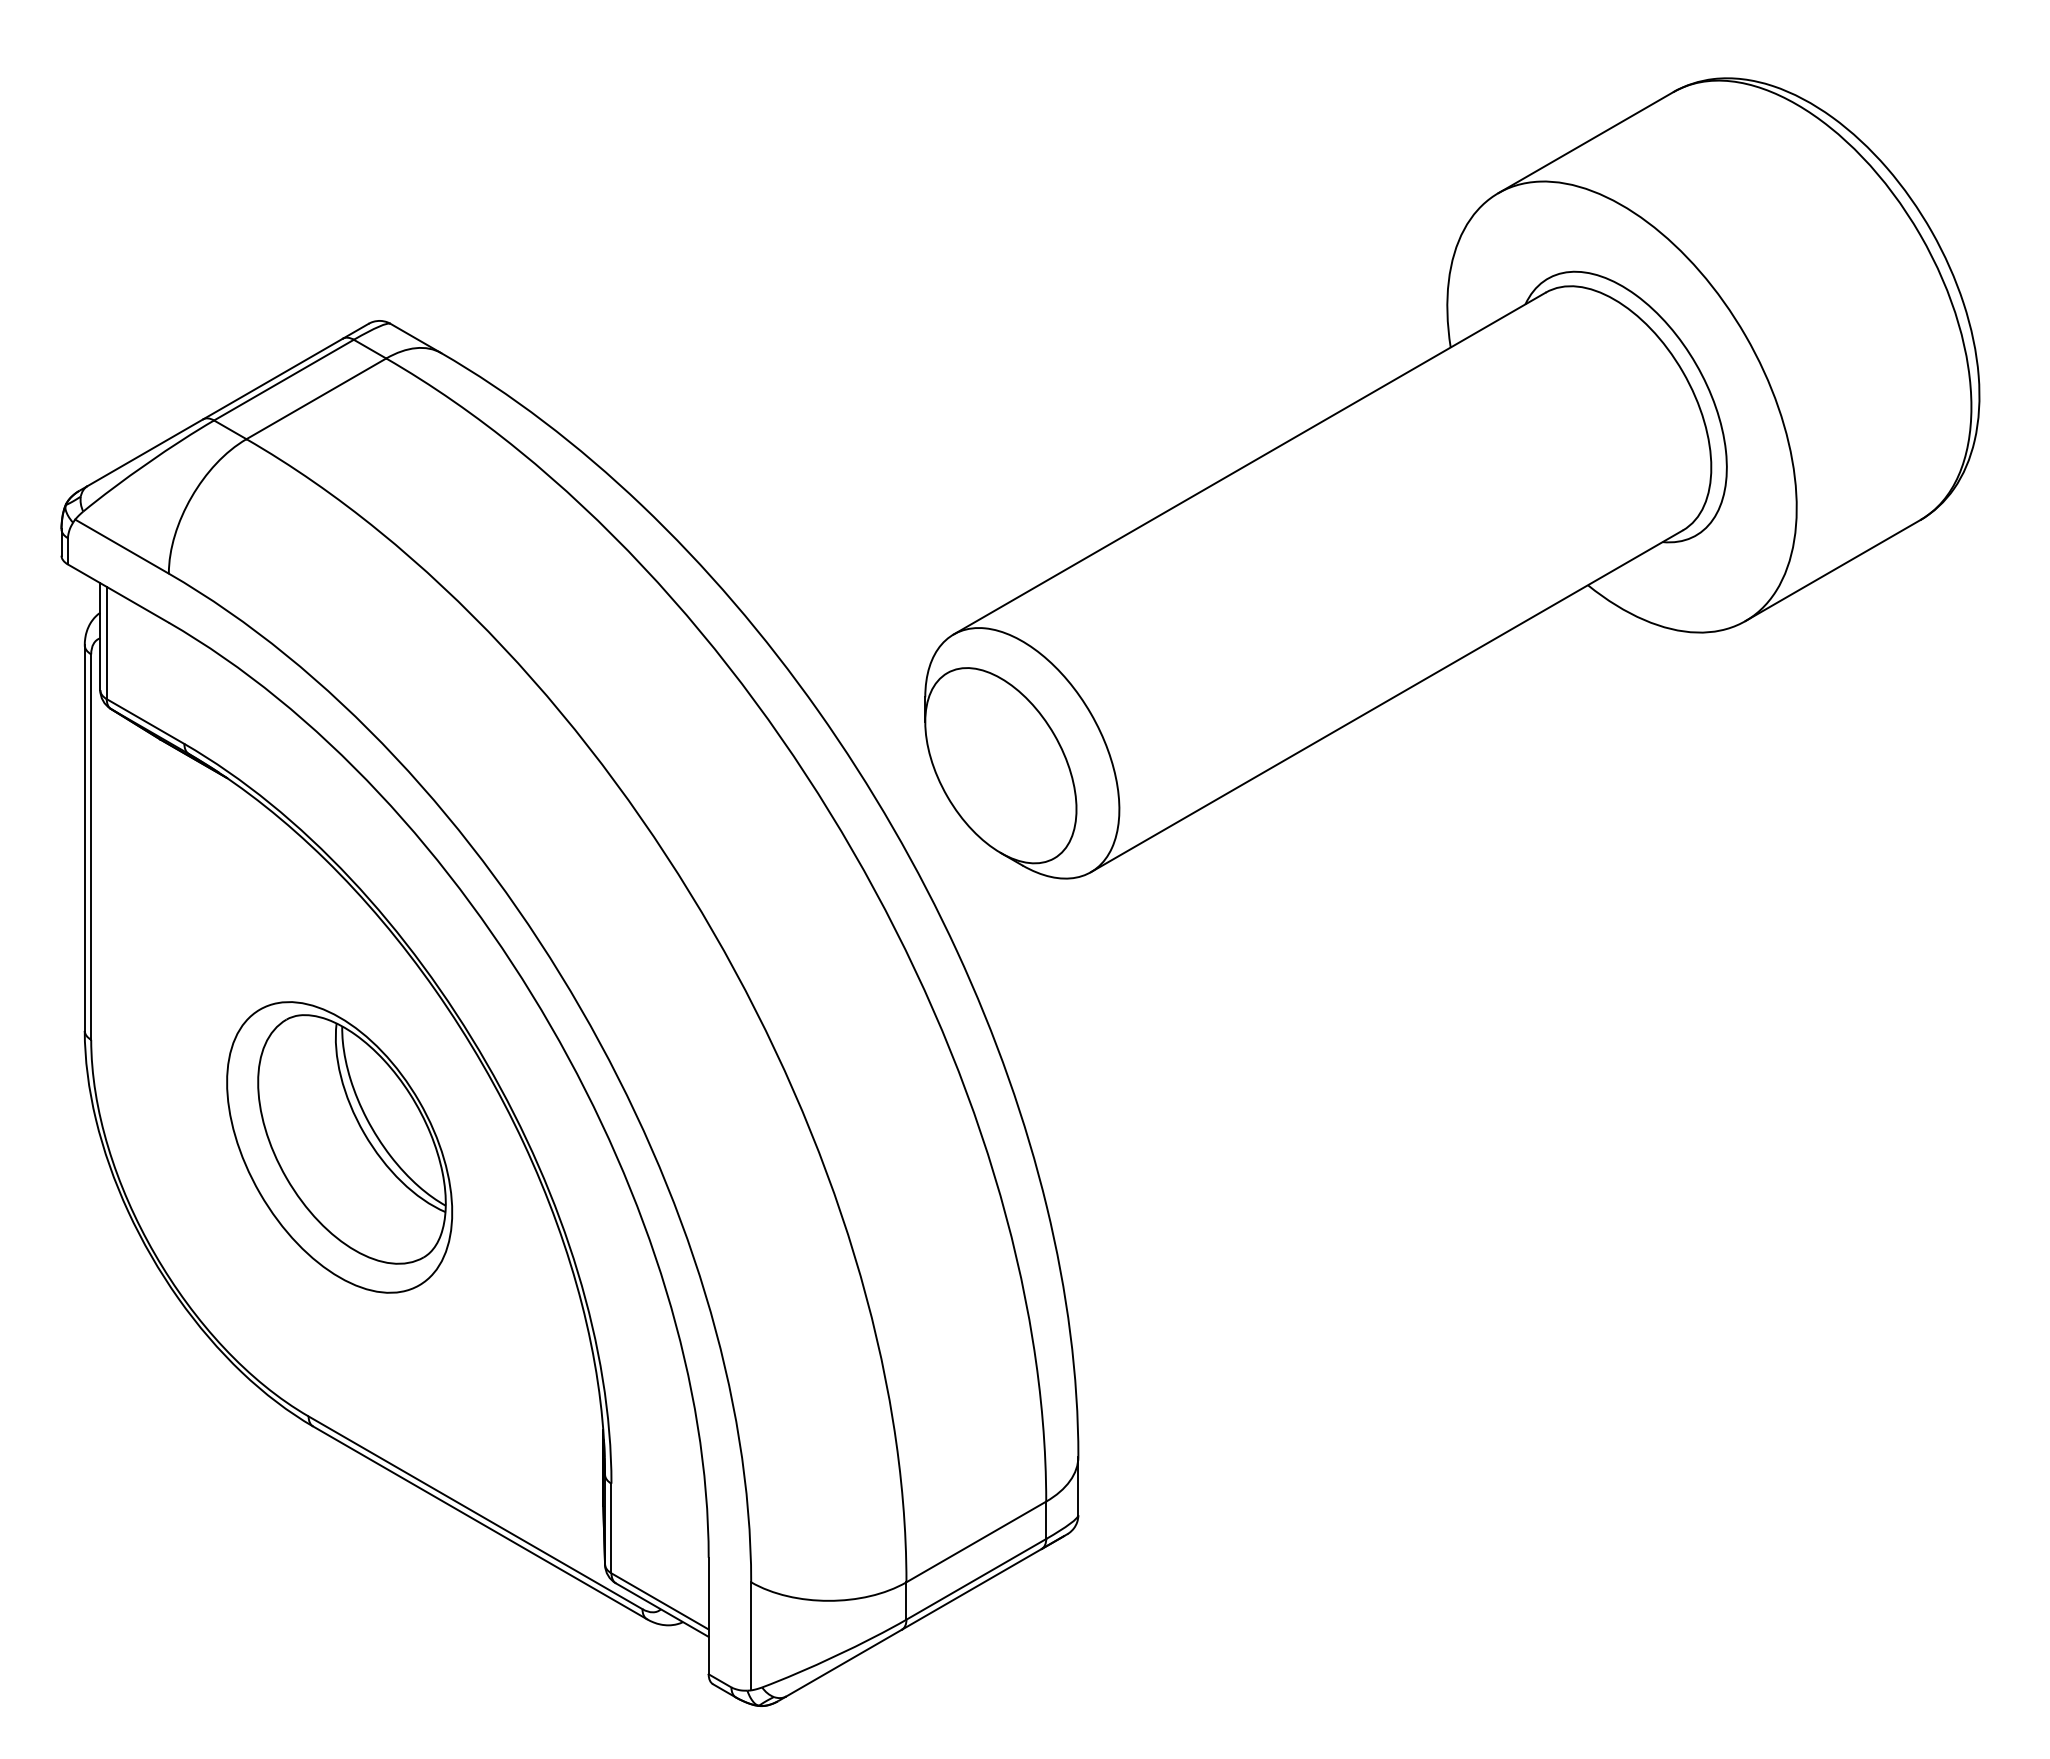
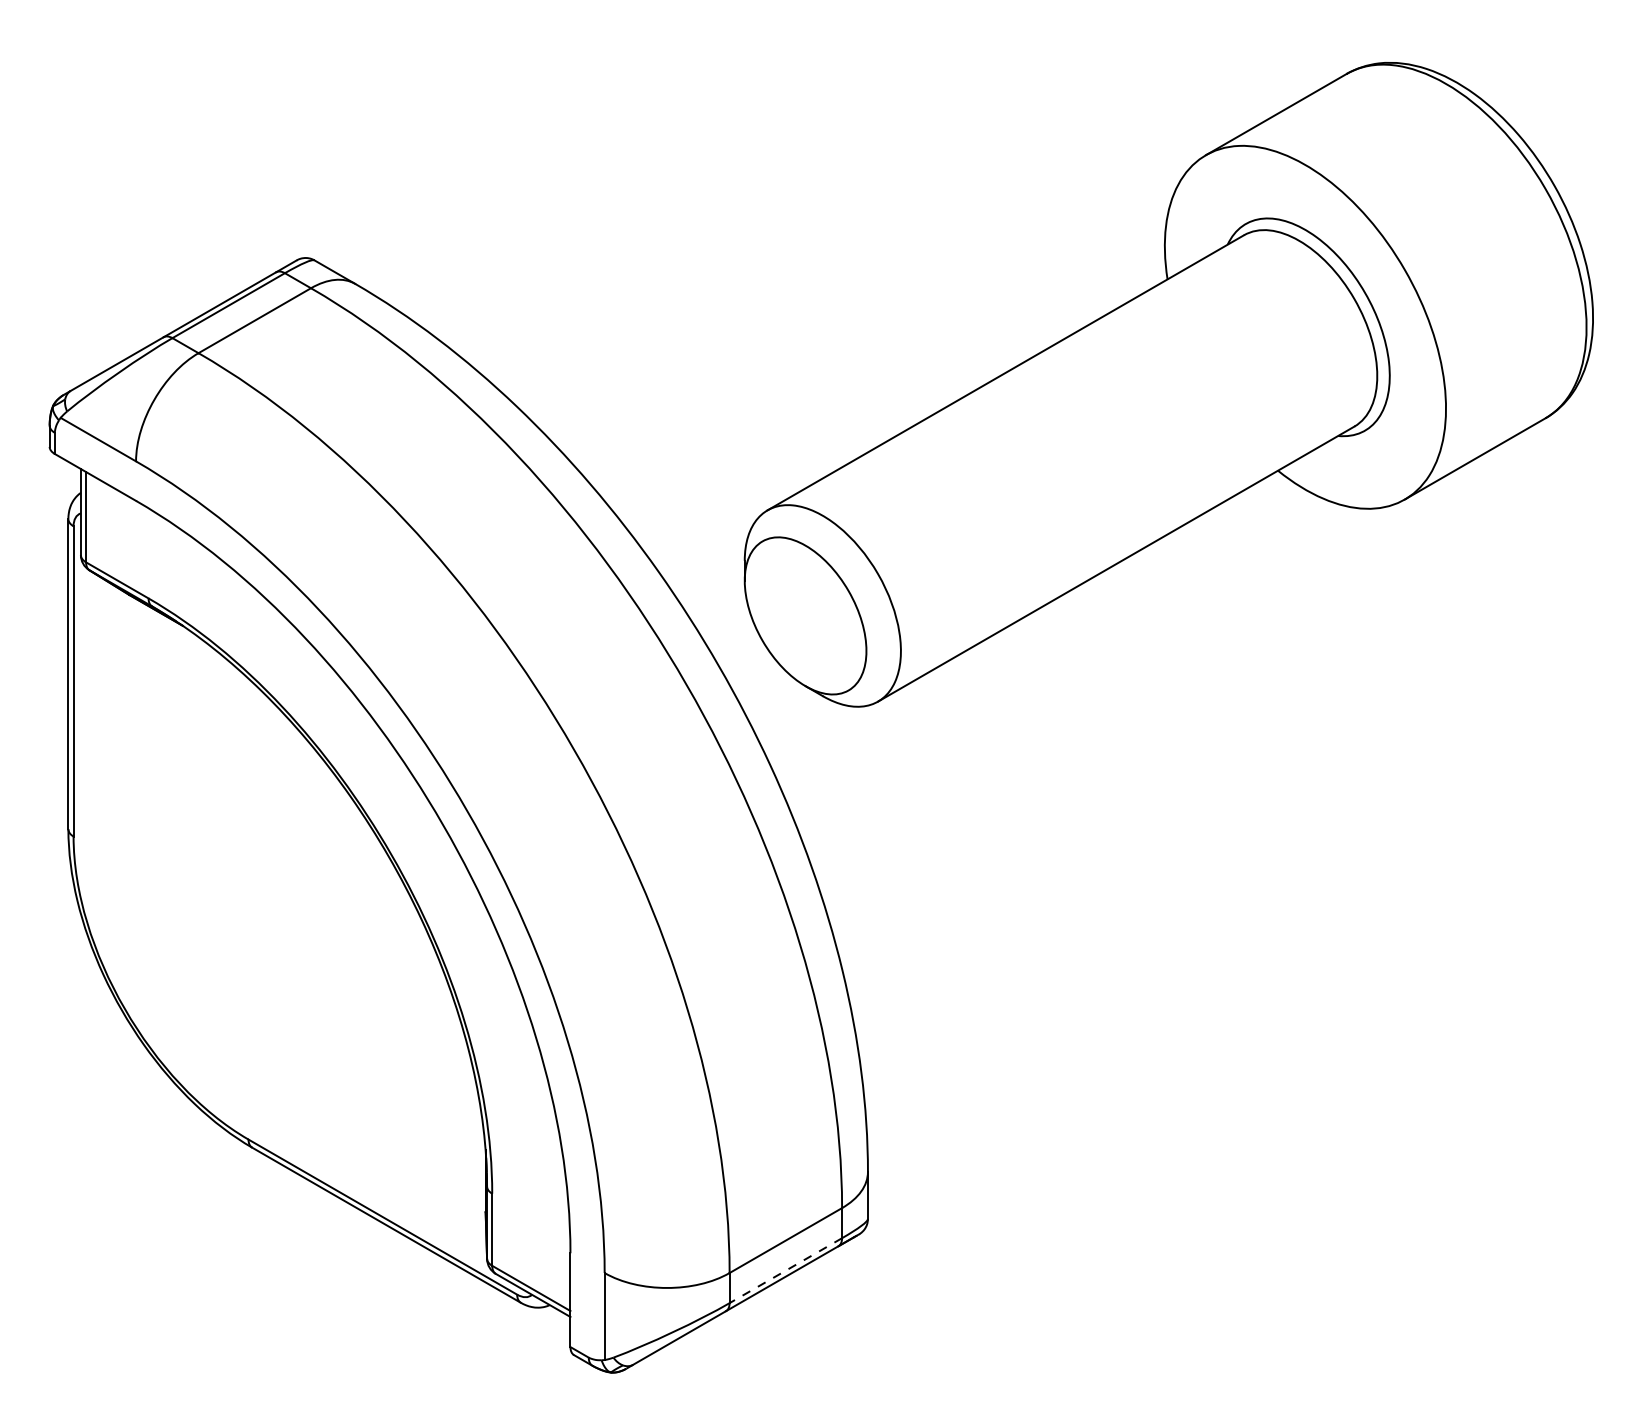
part: (339, 1147) -> (273, 923), removed
line: (976, 1579) -> (785, 1270), solid -> dashed

